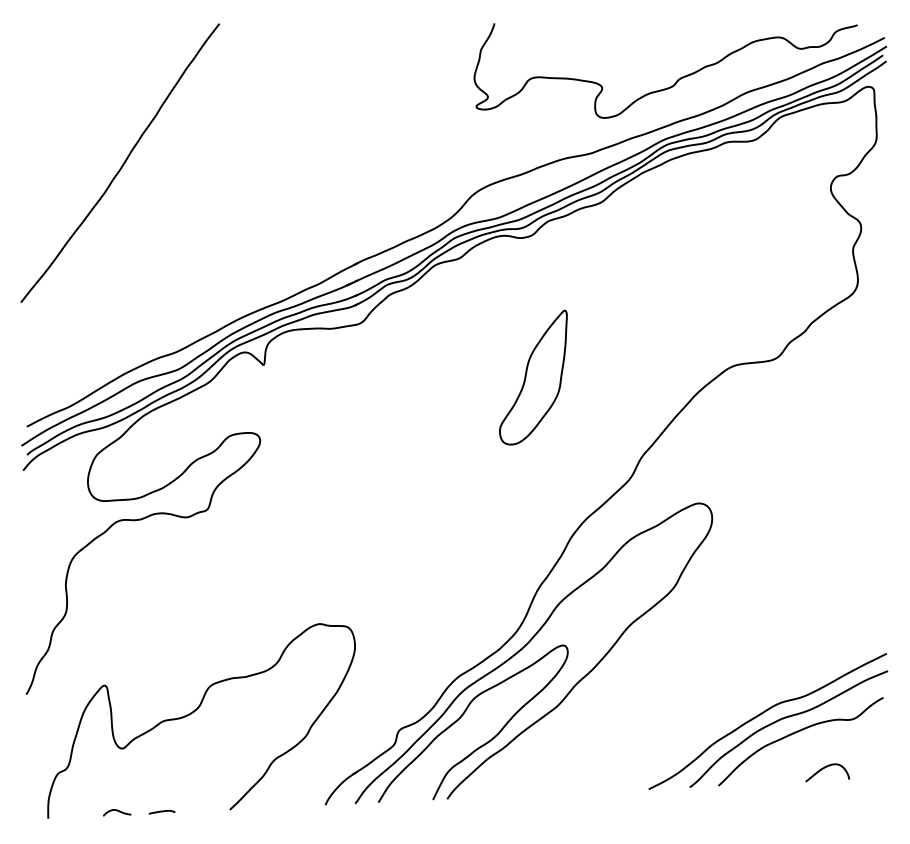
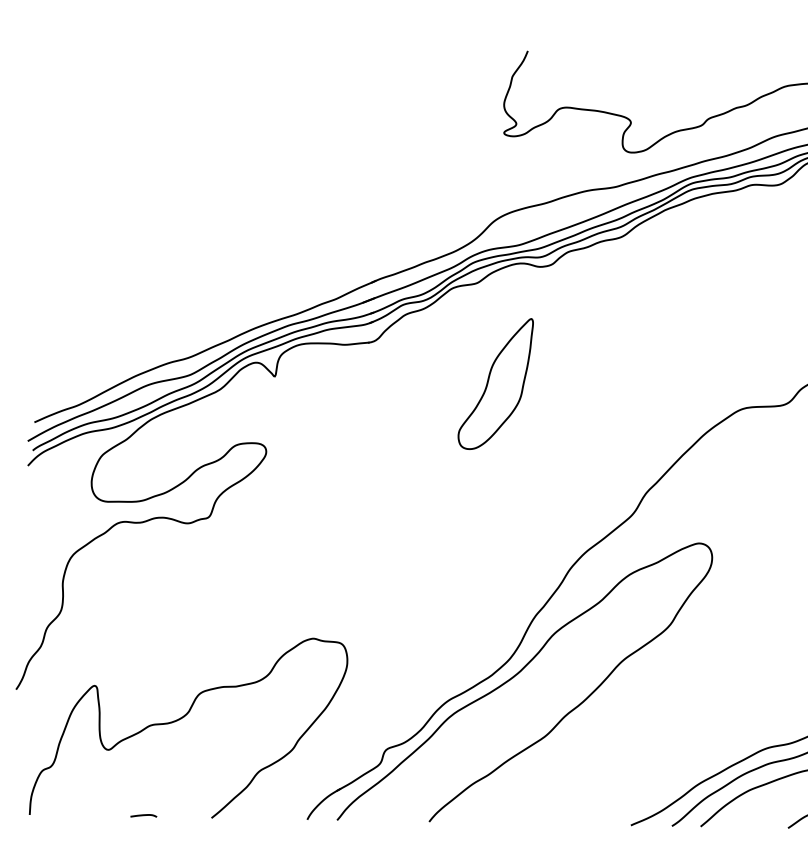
curve: (122, 164) -> (147, 167), removed
part: (533, 377) -> (495, 383), moved
curve: (463, 715) -> (450, 739), removed
curve: (117, 811) -> (99, 812), removed

